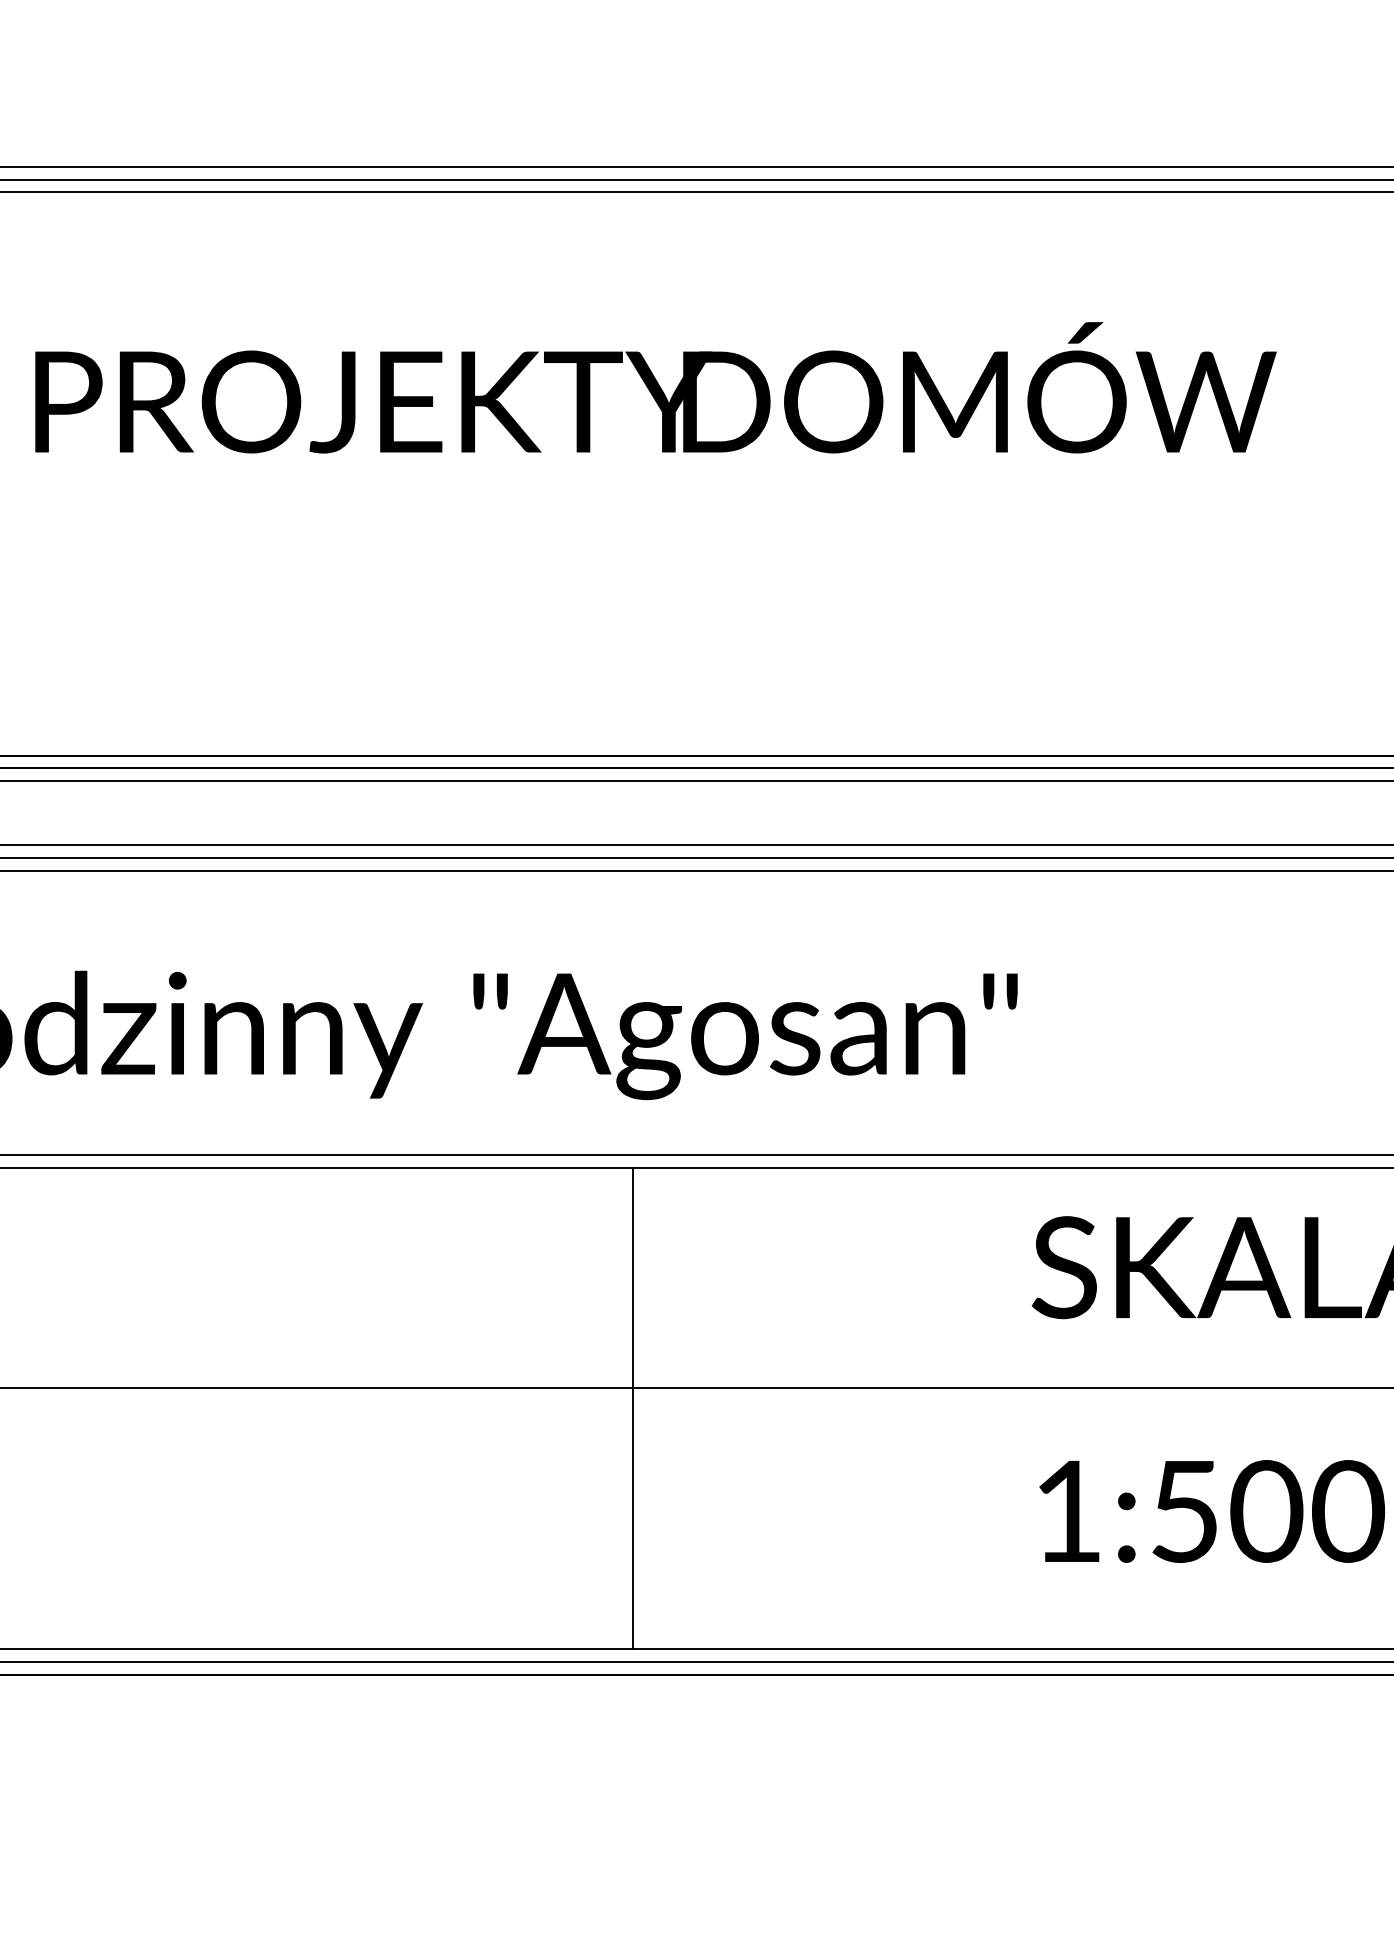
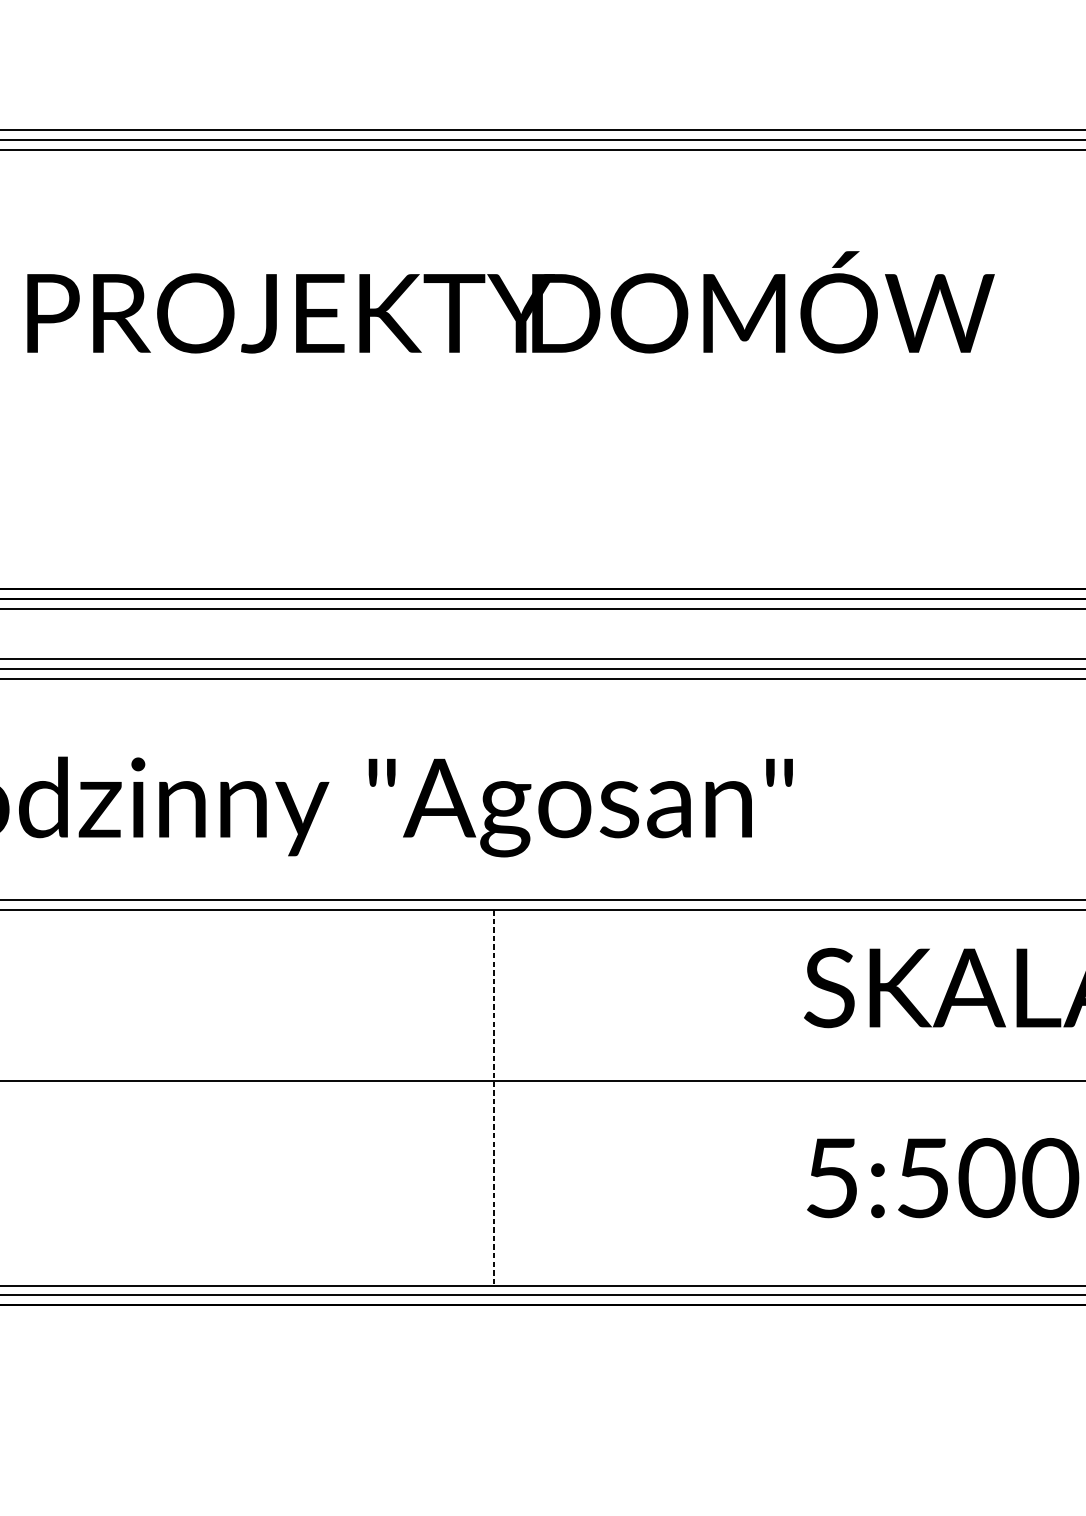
line: (633, 1408) -> (493, 1097), solid -> dashed
text: (1067, 1511) -> (831, 1178), 1:500 -> 5:500

